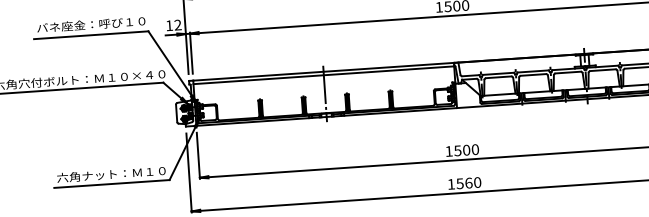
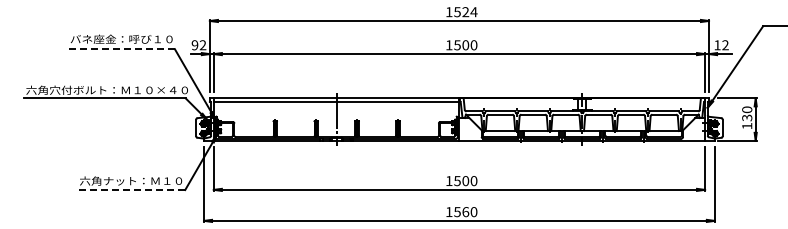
text: (168, 26) -> (194, 45), 12 -> 92
line: (91, 35) -> (121, 49), solid -> dashed
line: (111, 184) -> (130, 190), solid -> dashed

